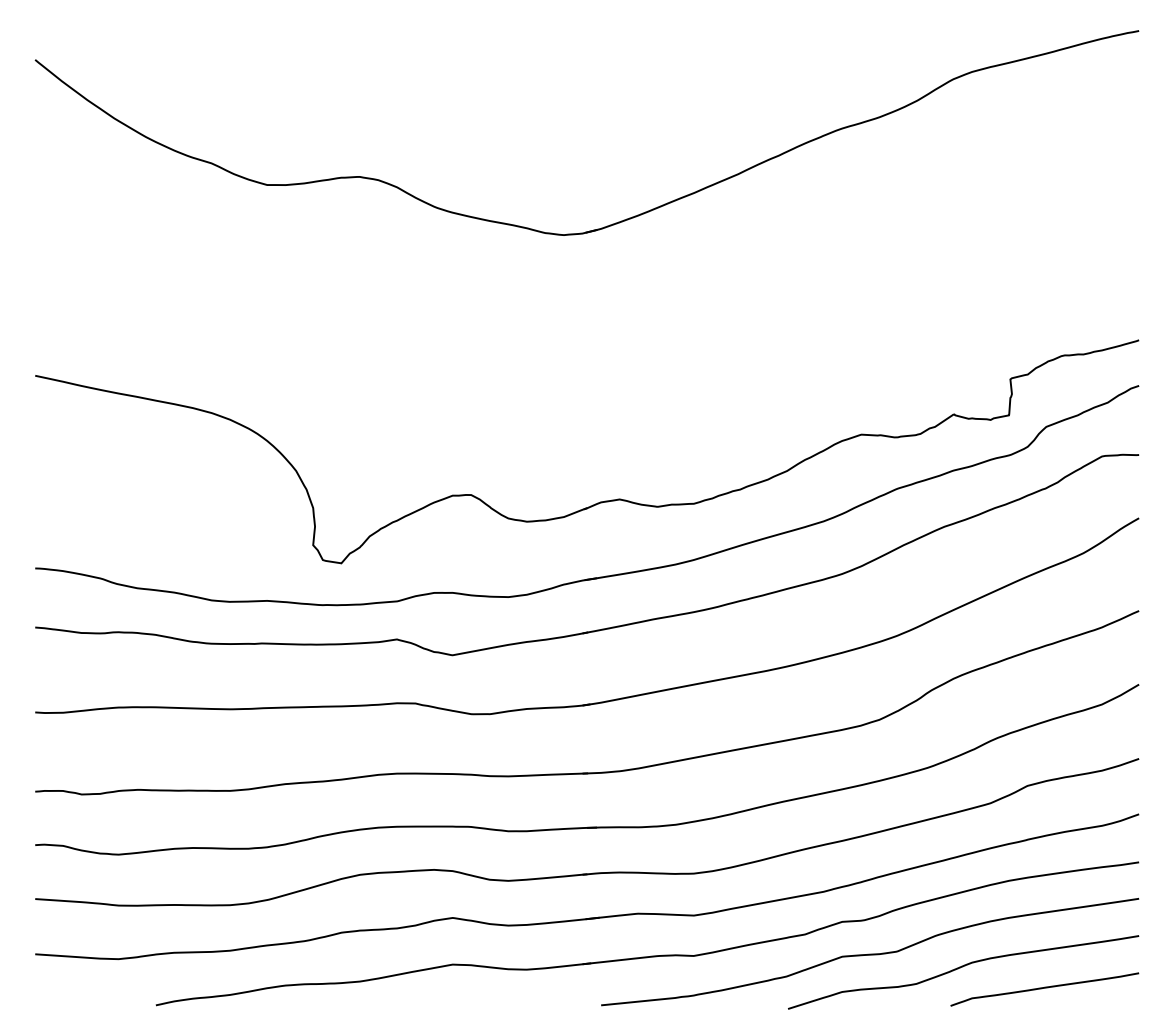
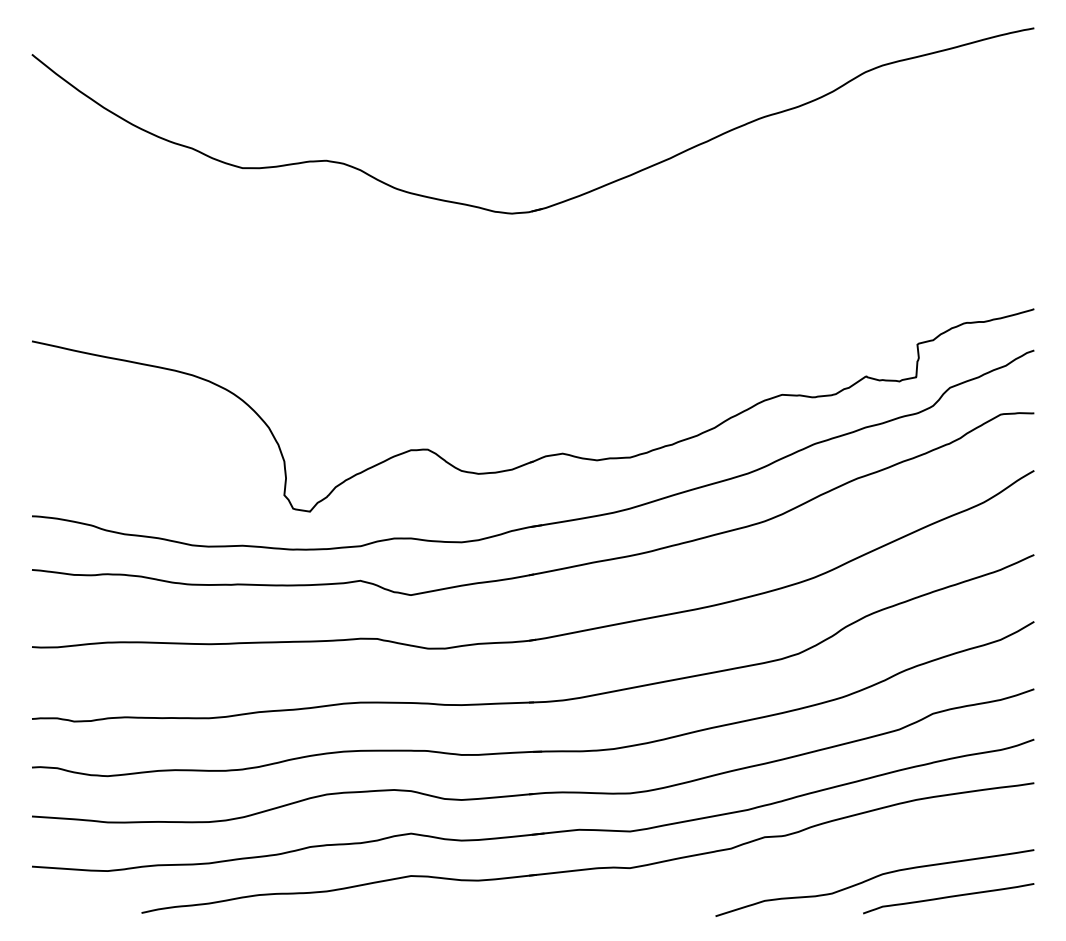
curve: (870, 953) -> (790, 865), removed

